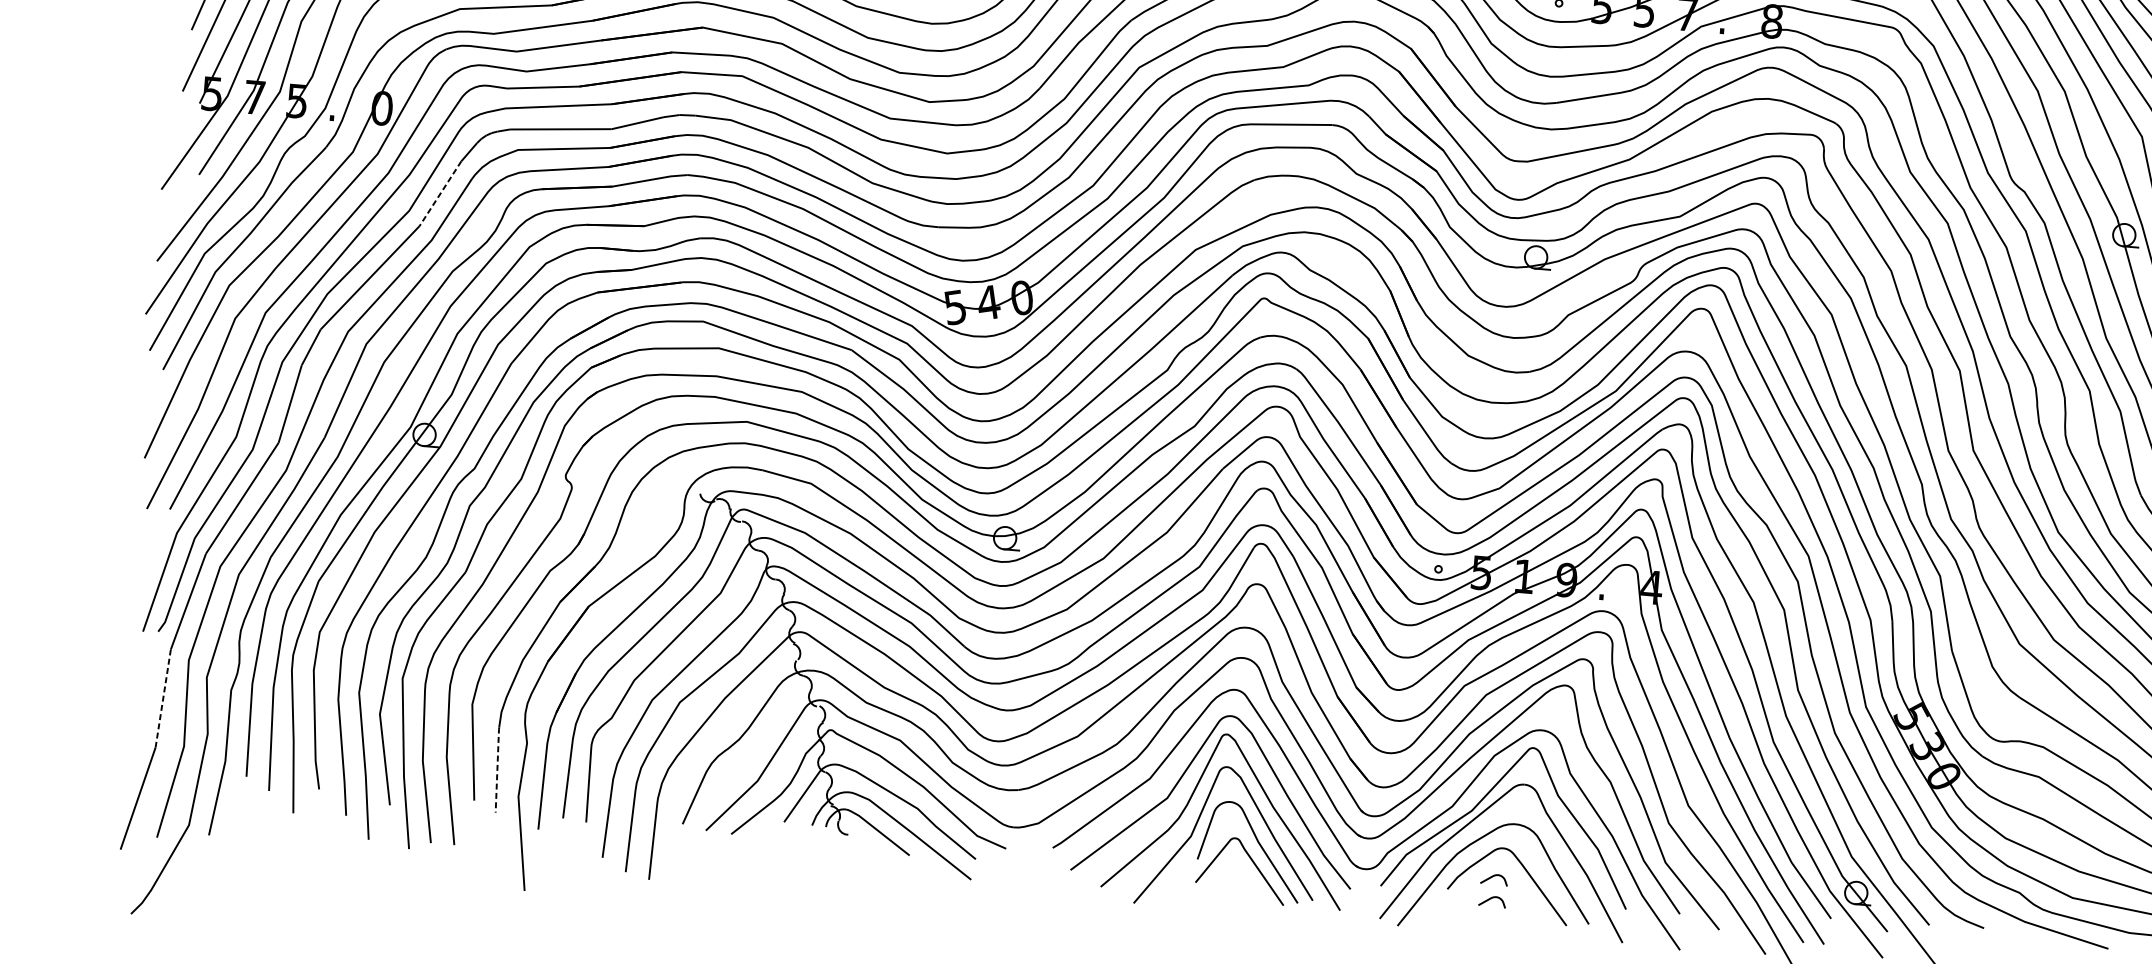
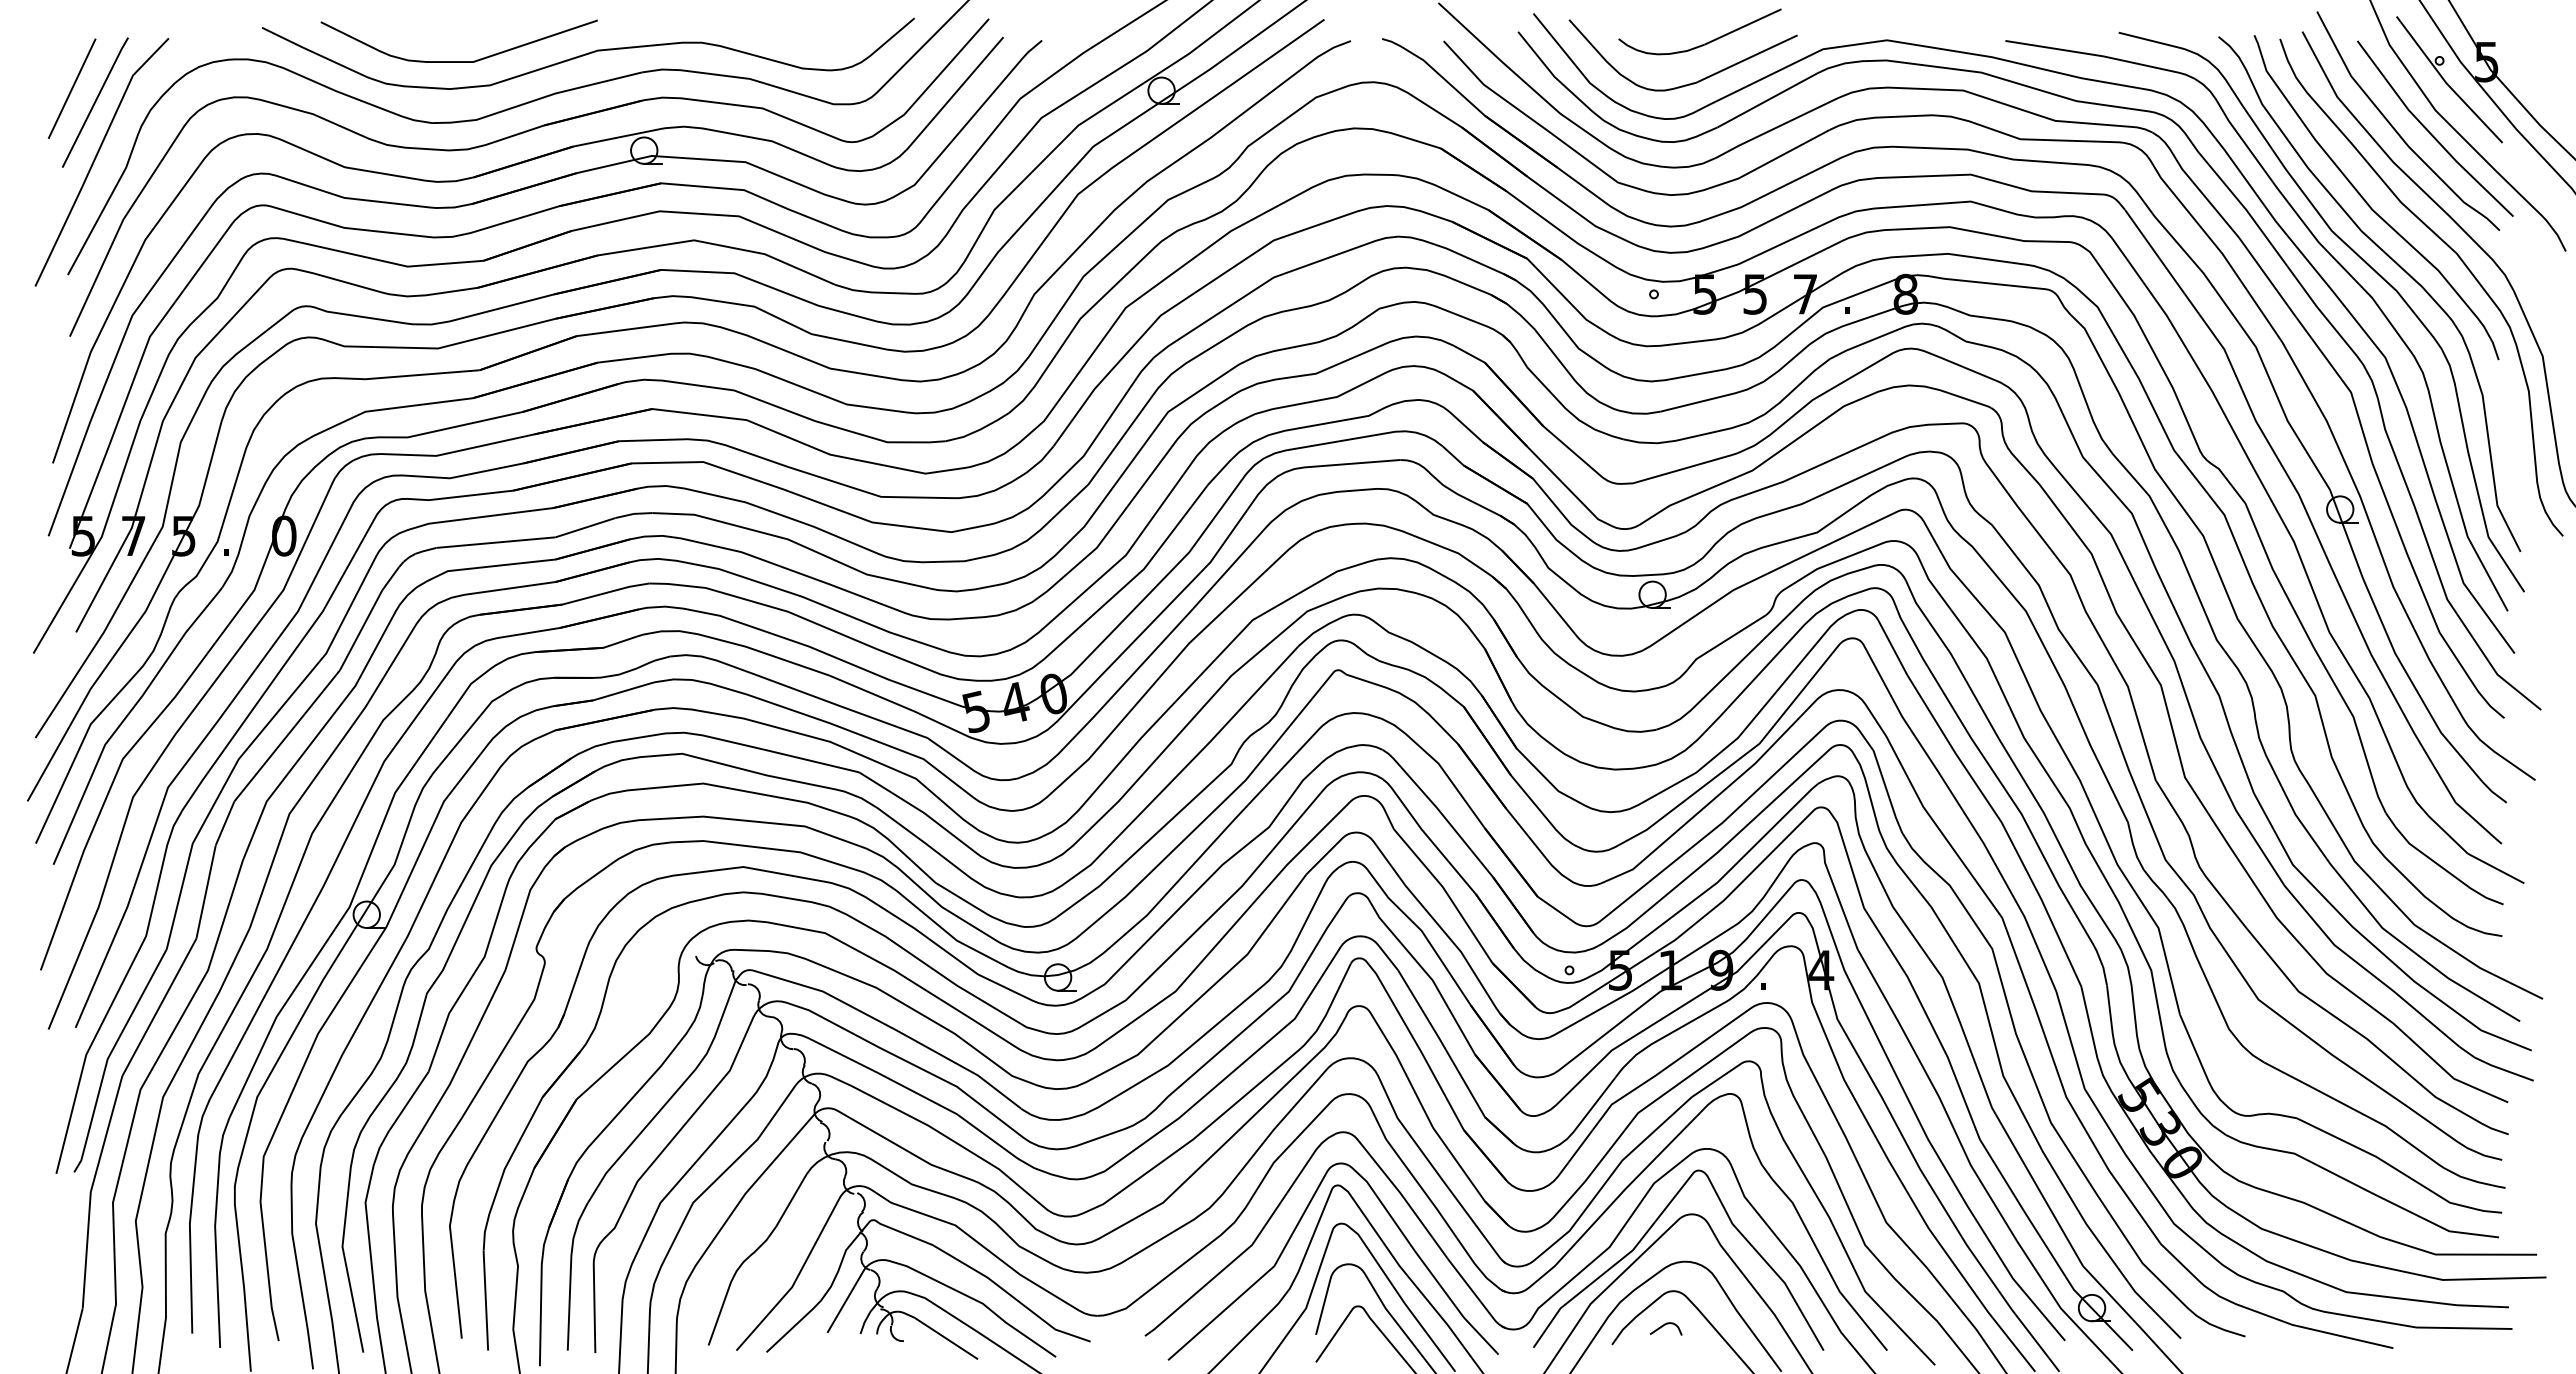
line: (439, 193) -> (360, 630), dashed -> solid
line: (162, 698) -> (86, 1250), dashed -> solid
line: (497, 769) -> (485, 1299), dashed -> solid
curve: (1490, 899) -> (1663, 1352), removed

